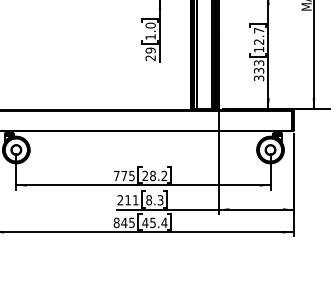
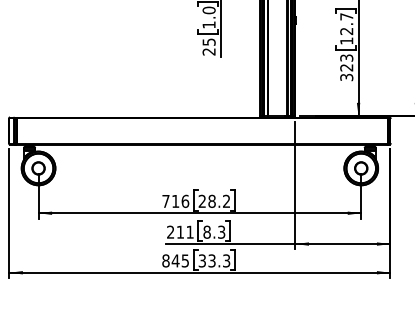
text: (150, 50) -> (208, 42), 29 -> 25
text: (259, 70) -> (347, 67), 333 -> 323
text: (127, 175) -> (179, 200), 775 -> 716
text: (154, 222) -> (213, 260), 45.4 -> 33.3

